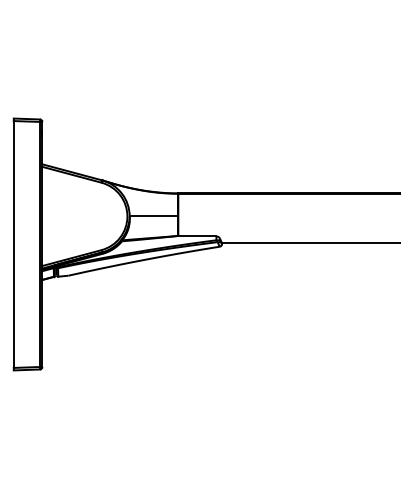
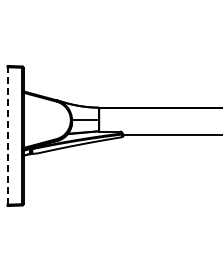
line: (13, 243) -> (7, 135), solid -> dashed

